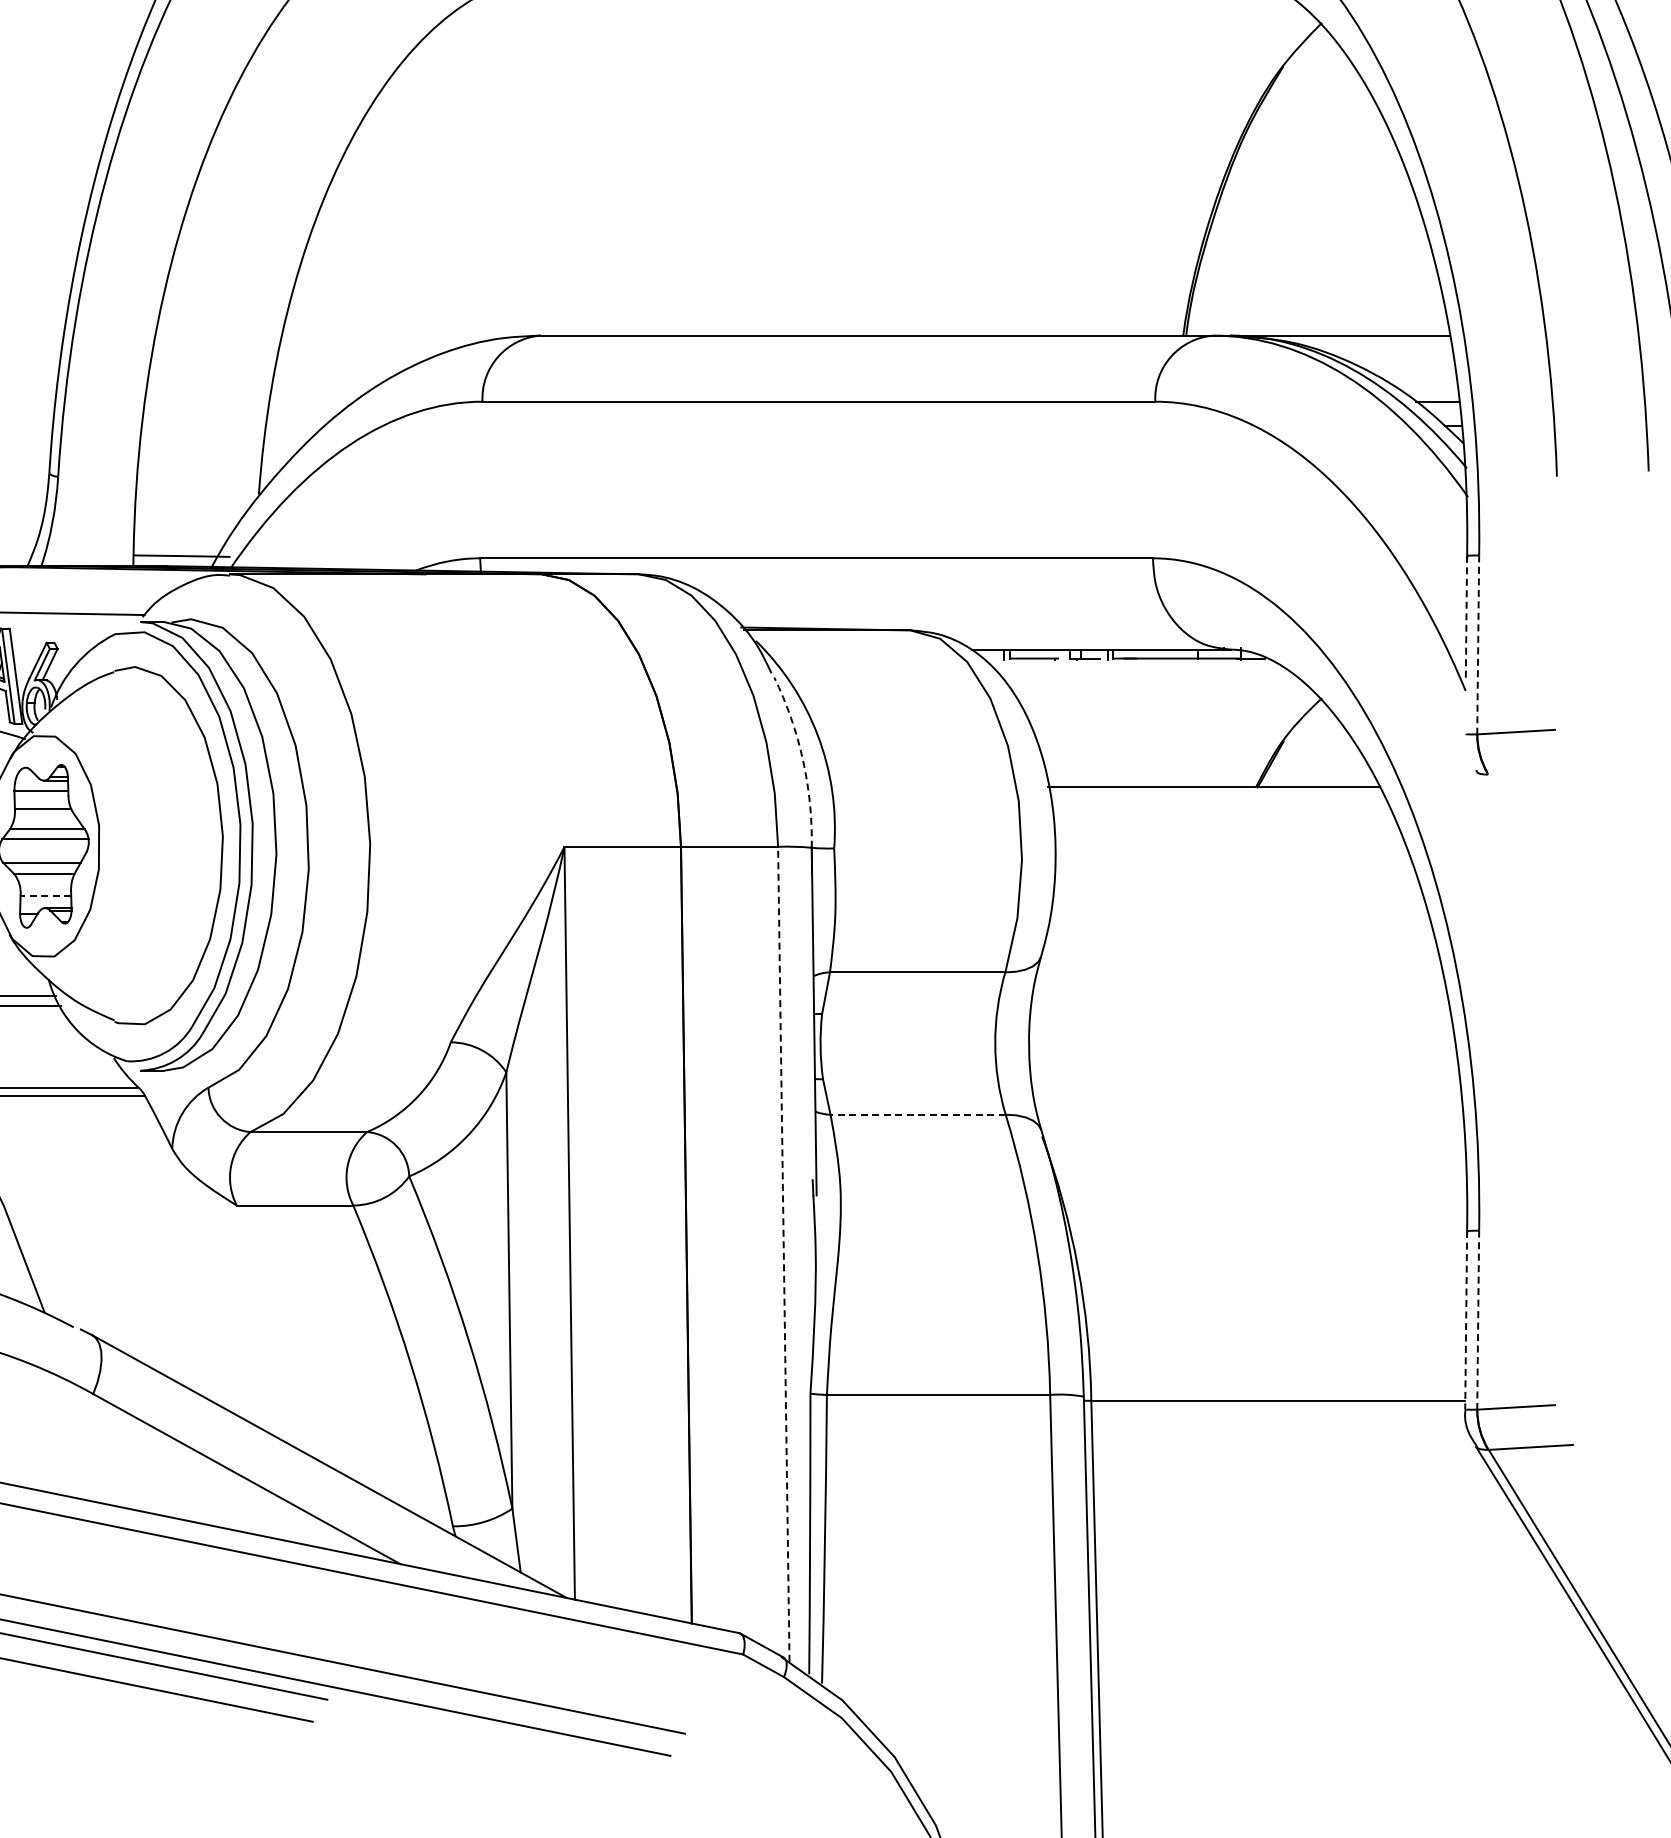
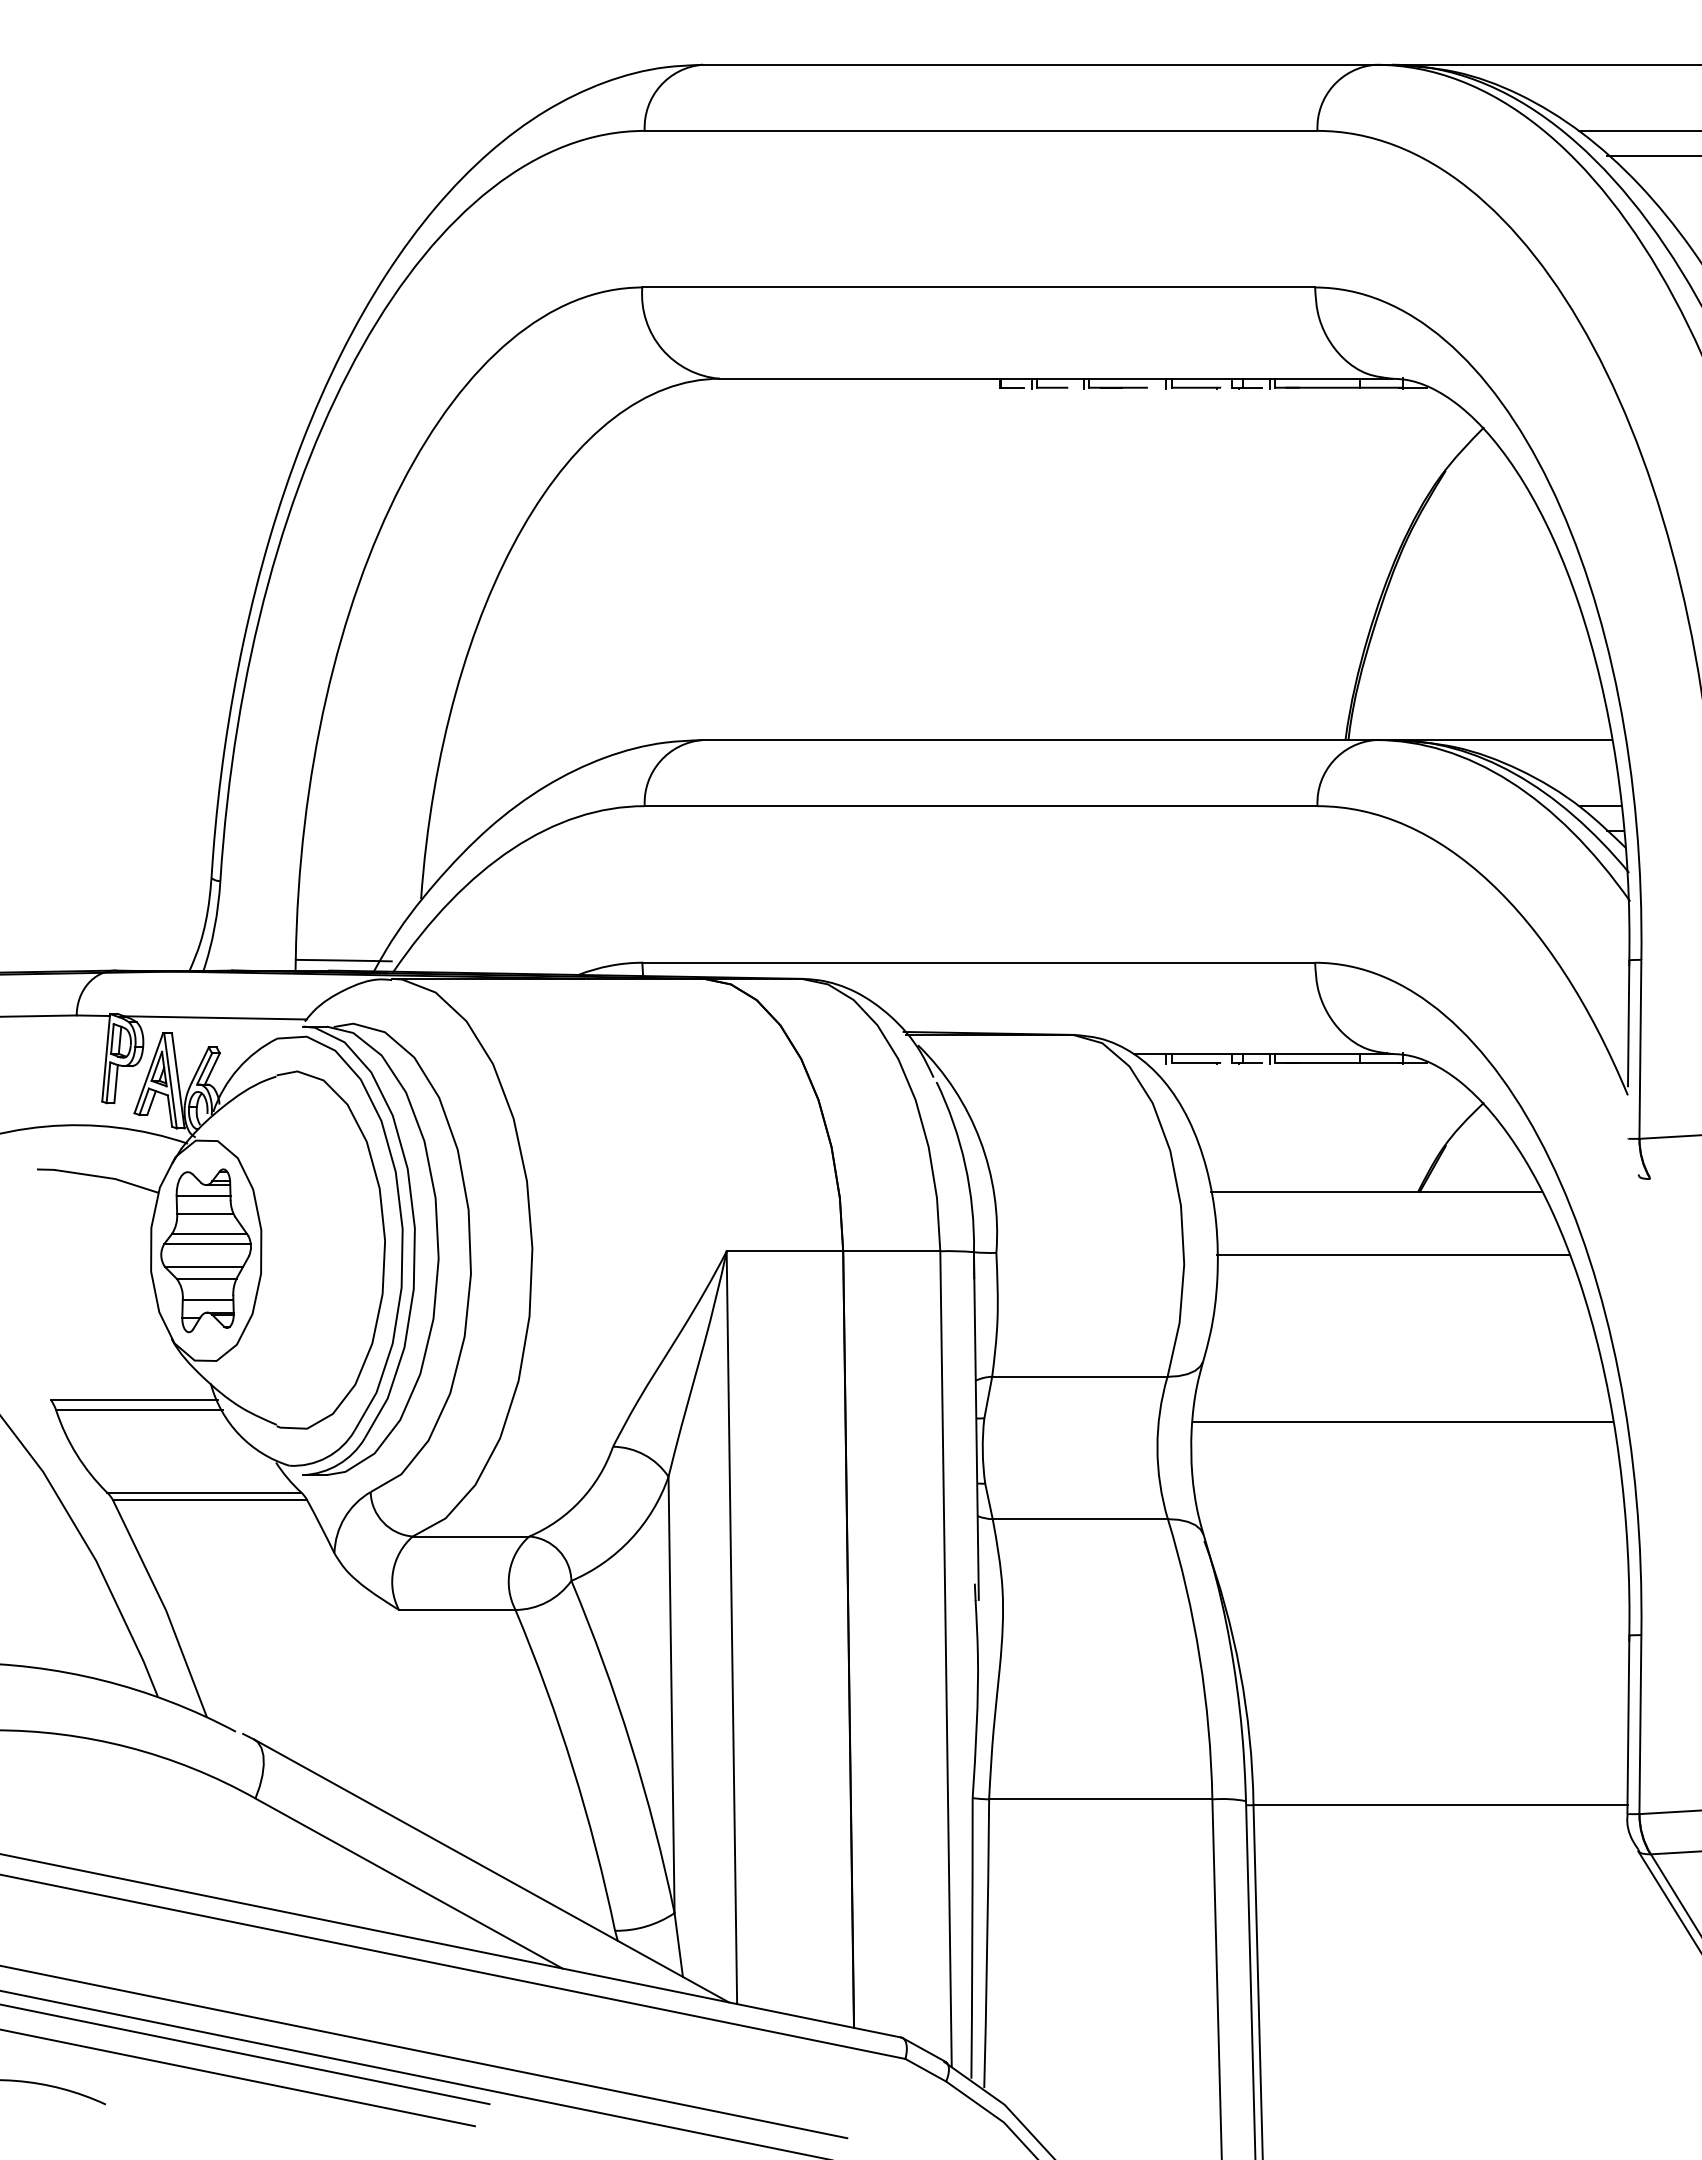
line: (1466, 619) -> (1628, 1023), dashed -> solid
line: (1478, 645) -> (1640, 1049), dashed -> solid
arc: (803, 760) -> (965, 1164), dashed -> solid
line: (1230, 850) -> (1392, 1254), added
line: (45, 896) -> (207, 1300), dashed -> solid
line: (1240, 1018) -> (1402, 1422), added
line: (918, 1115) -> (1080, 1519), dashed -> solid
line: (784, 1254) -> (946, 1658), dashed -> solid
line: (1466, 1321) -> (1628, 1725), dashed -> solid
line: (1478, 1321) -> (1640, 1725), dashed -> solid

